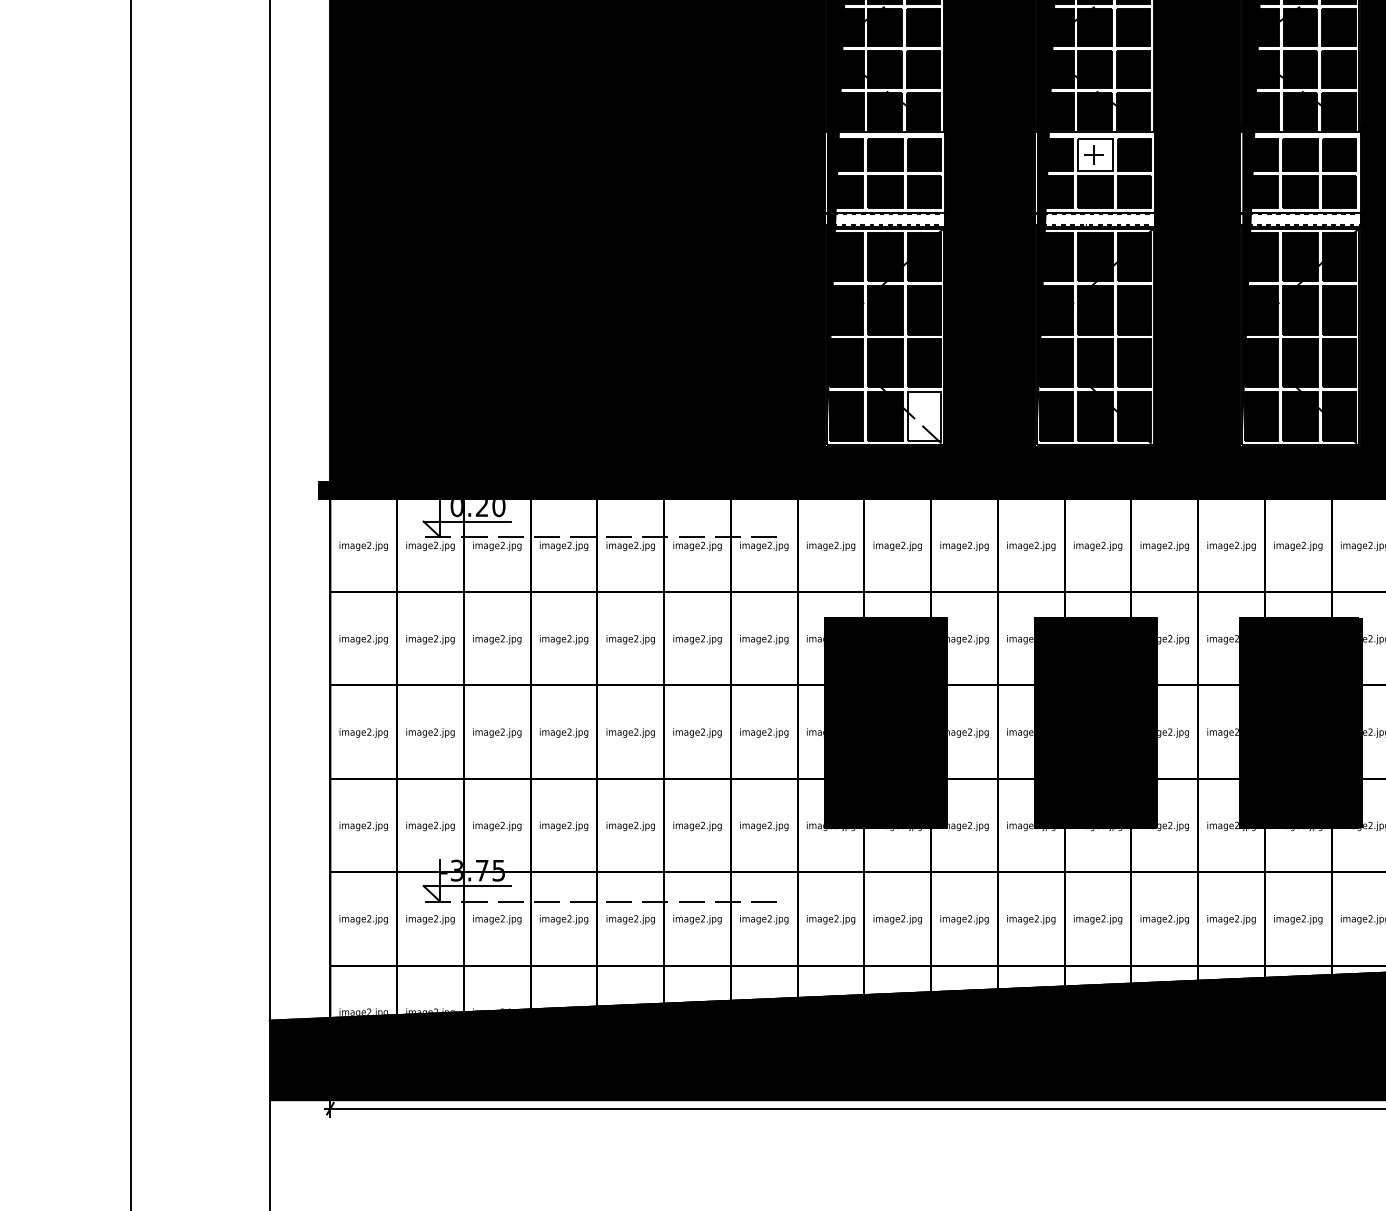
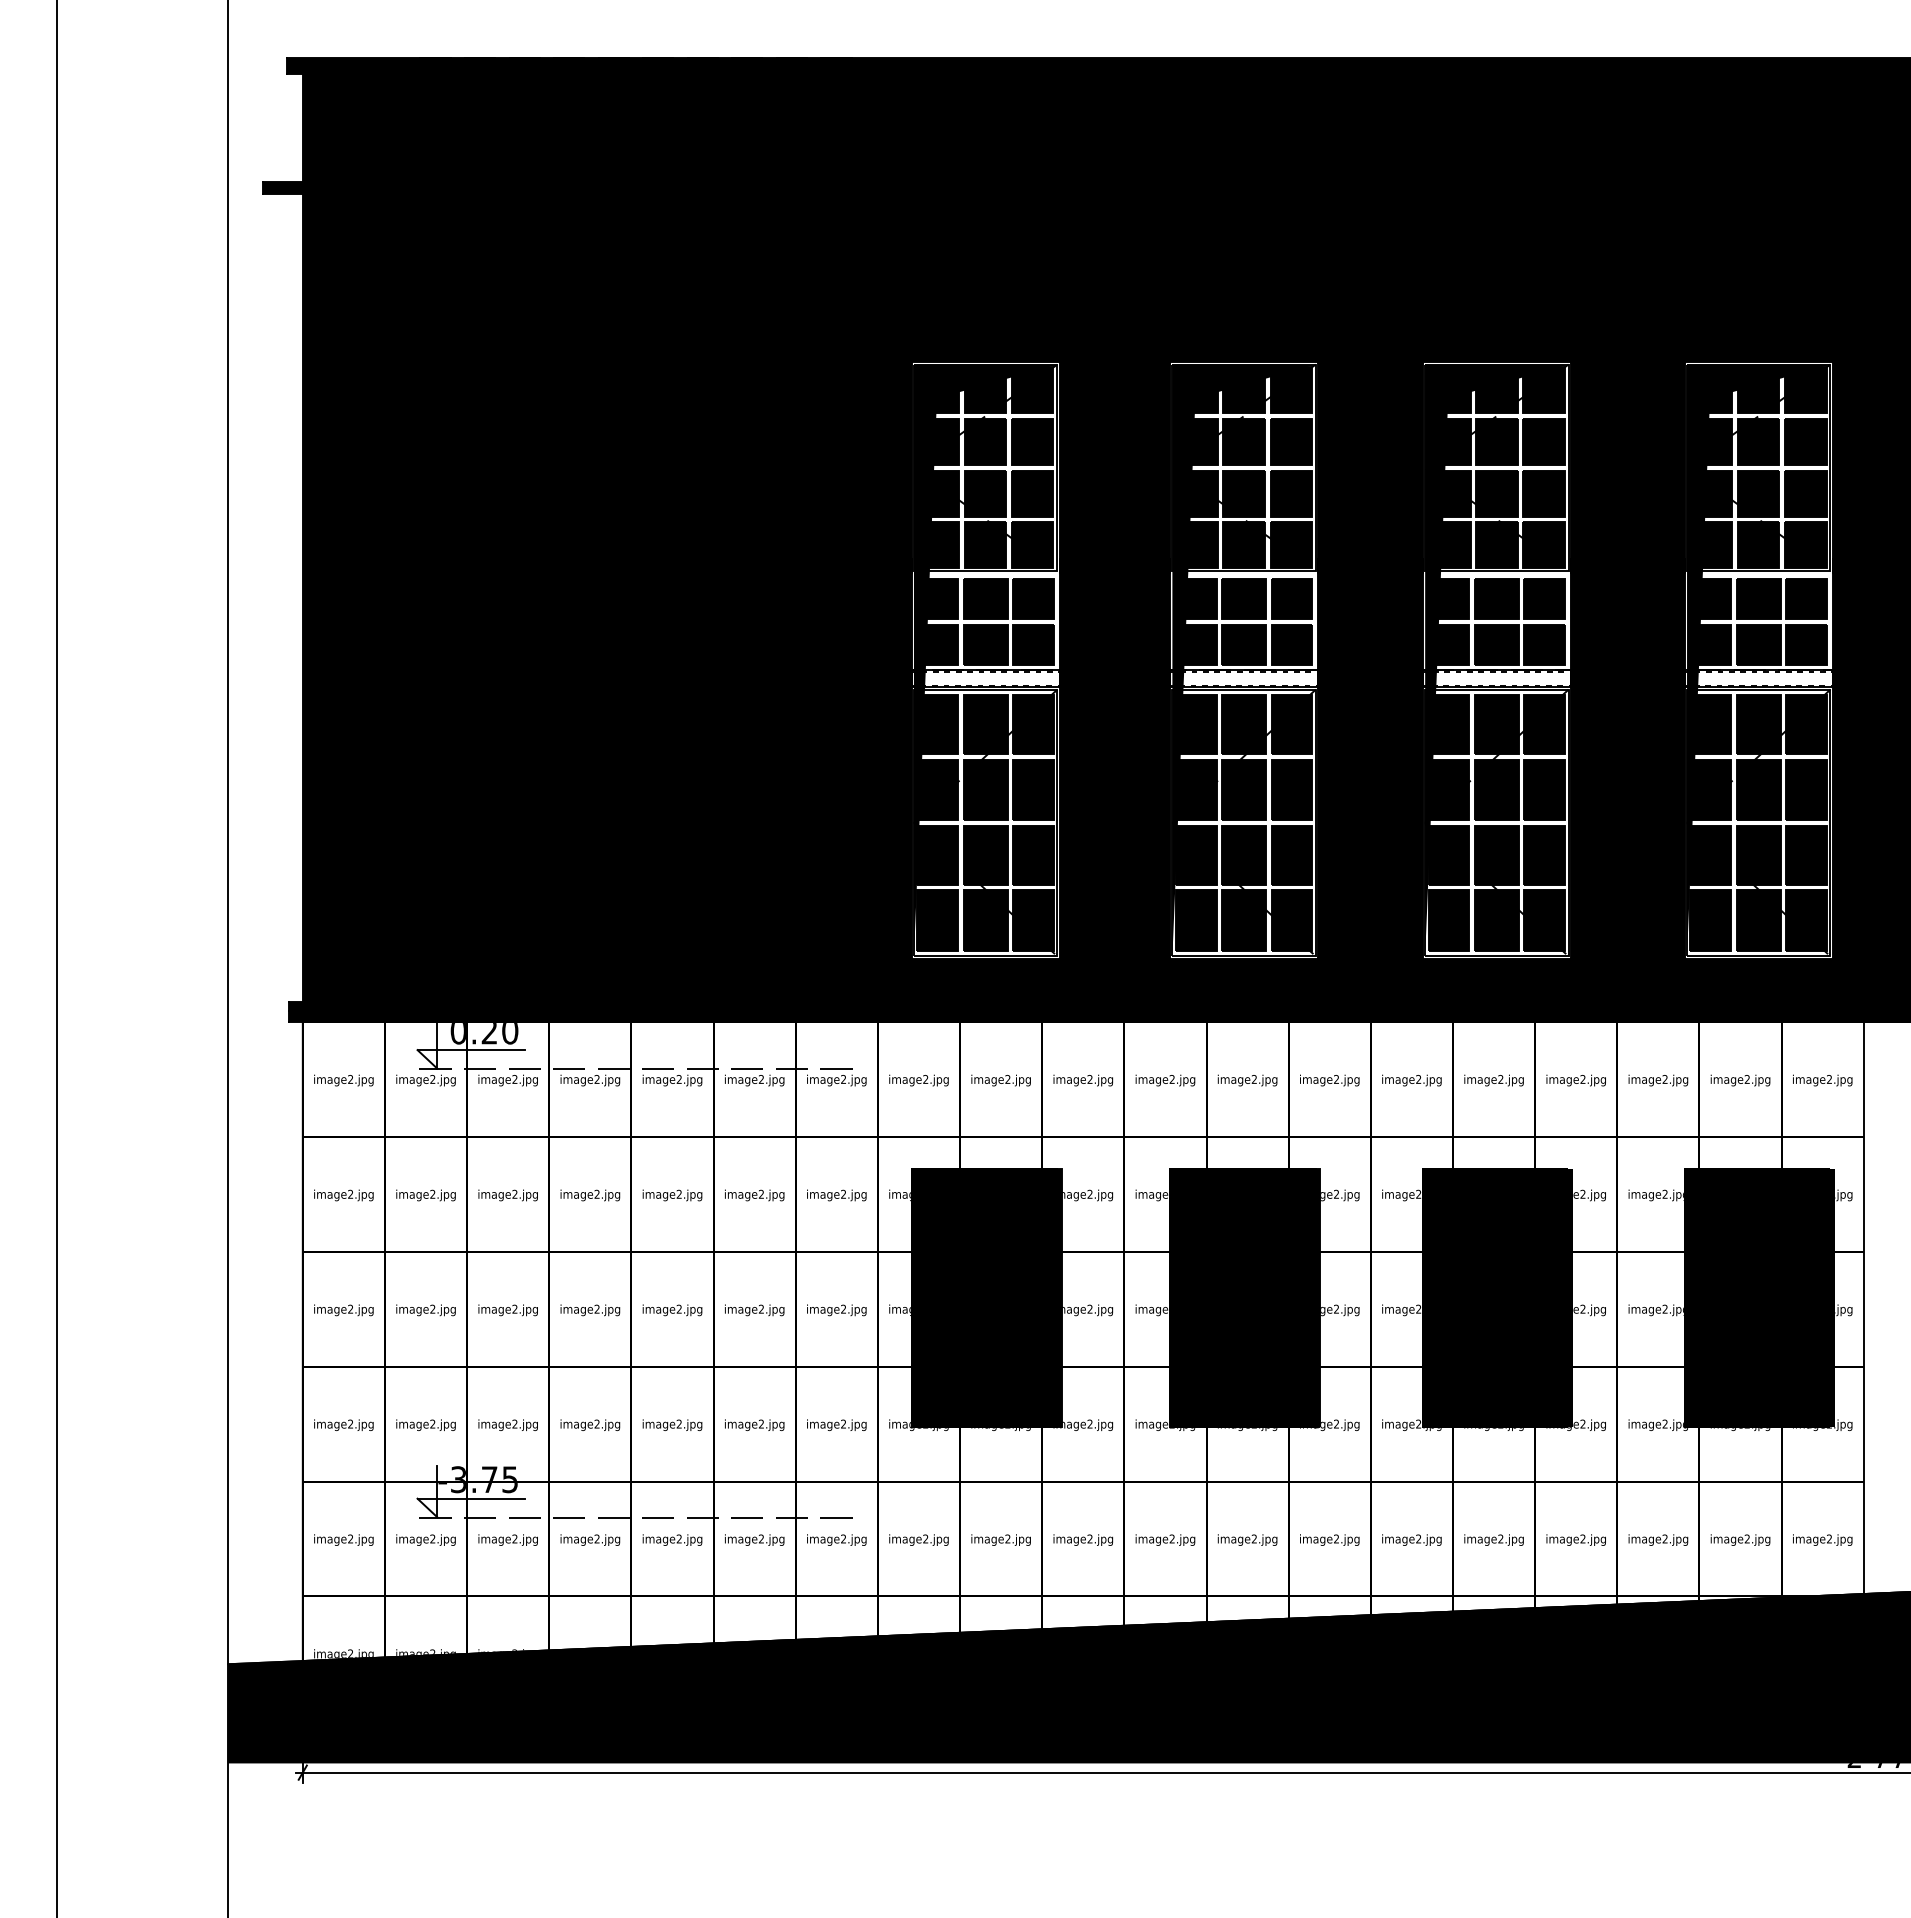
fill: (1094, 154) -> (1243, 598), added
fill: (924, 416) -> (1033, 920), added

